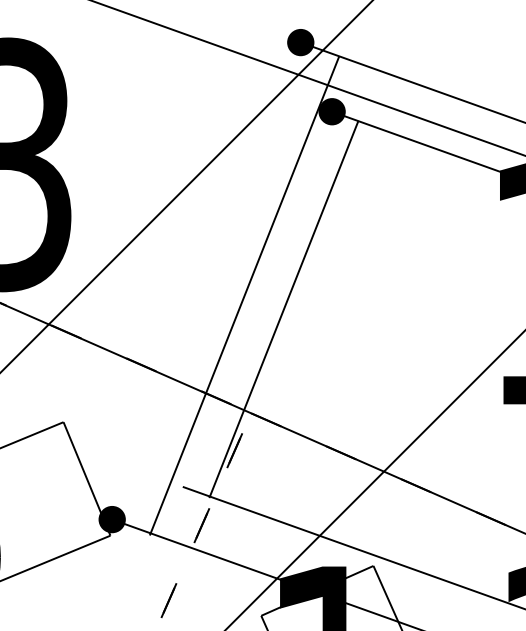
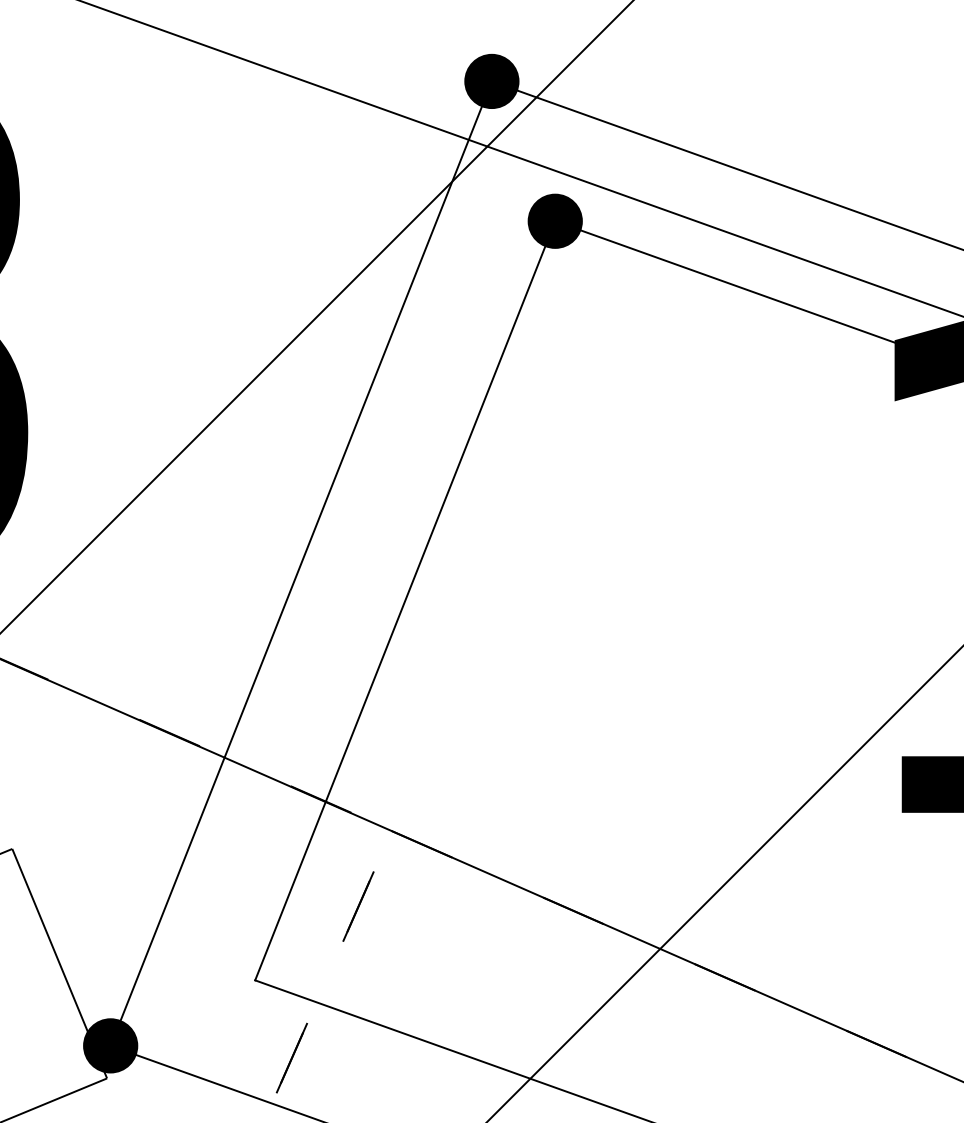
line: (244, 295) -> (301, 562), moved
line: (283, 309) -> (404, 600), moved

